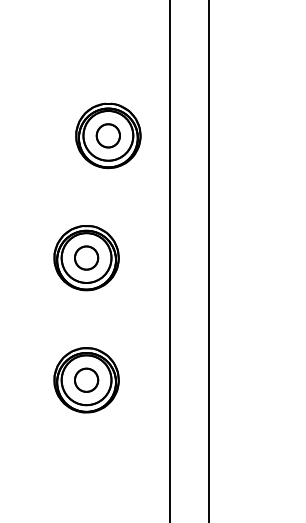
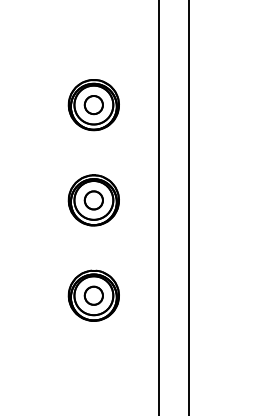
part: (107, 136) -> (93, 105), moved

